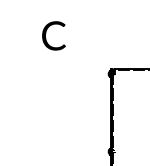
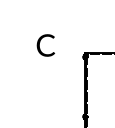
text: (53, 35) -> (45, 45), moved

